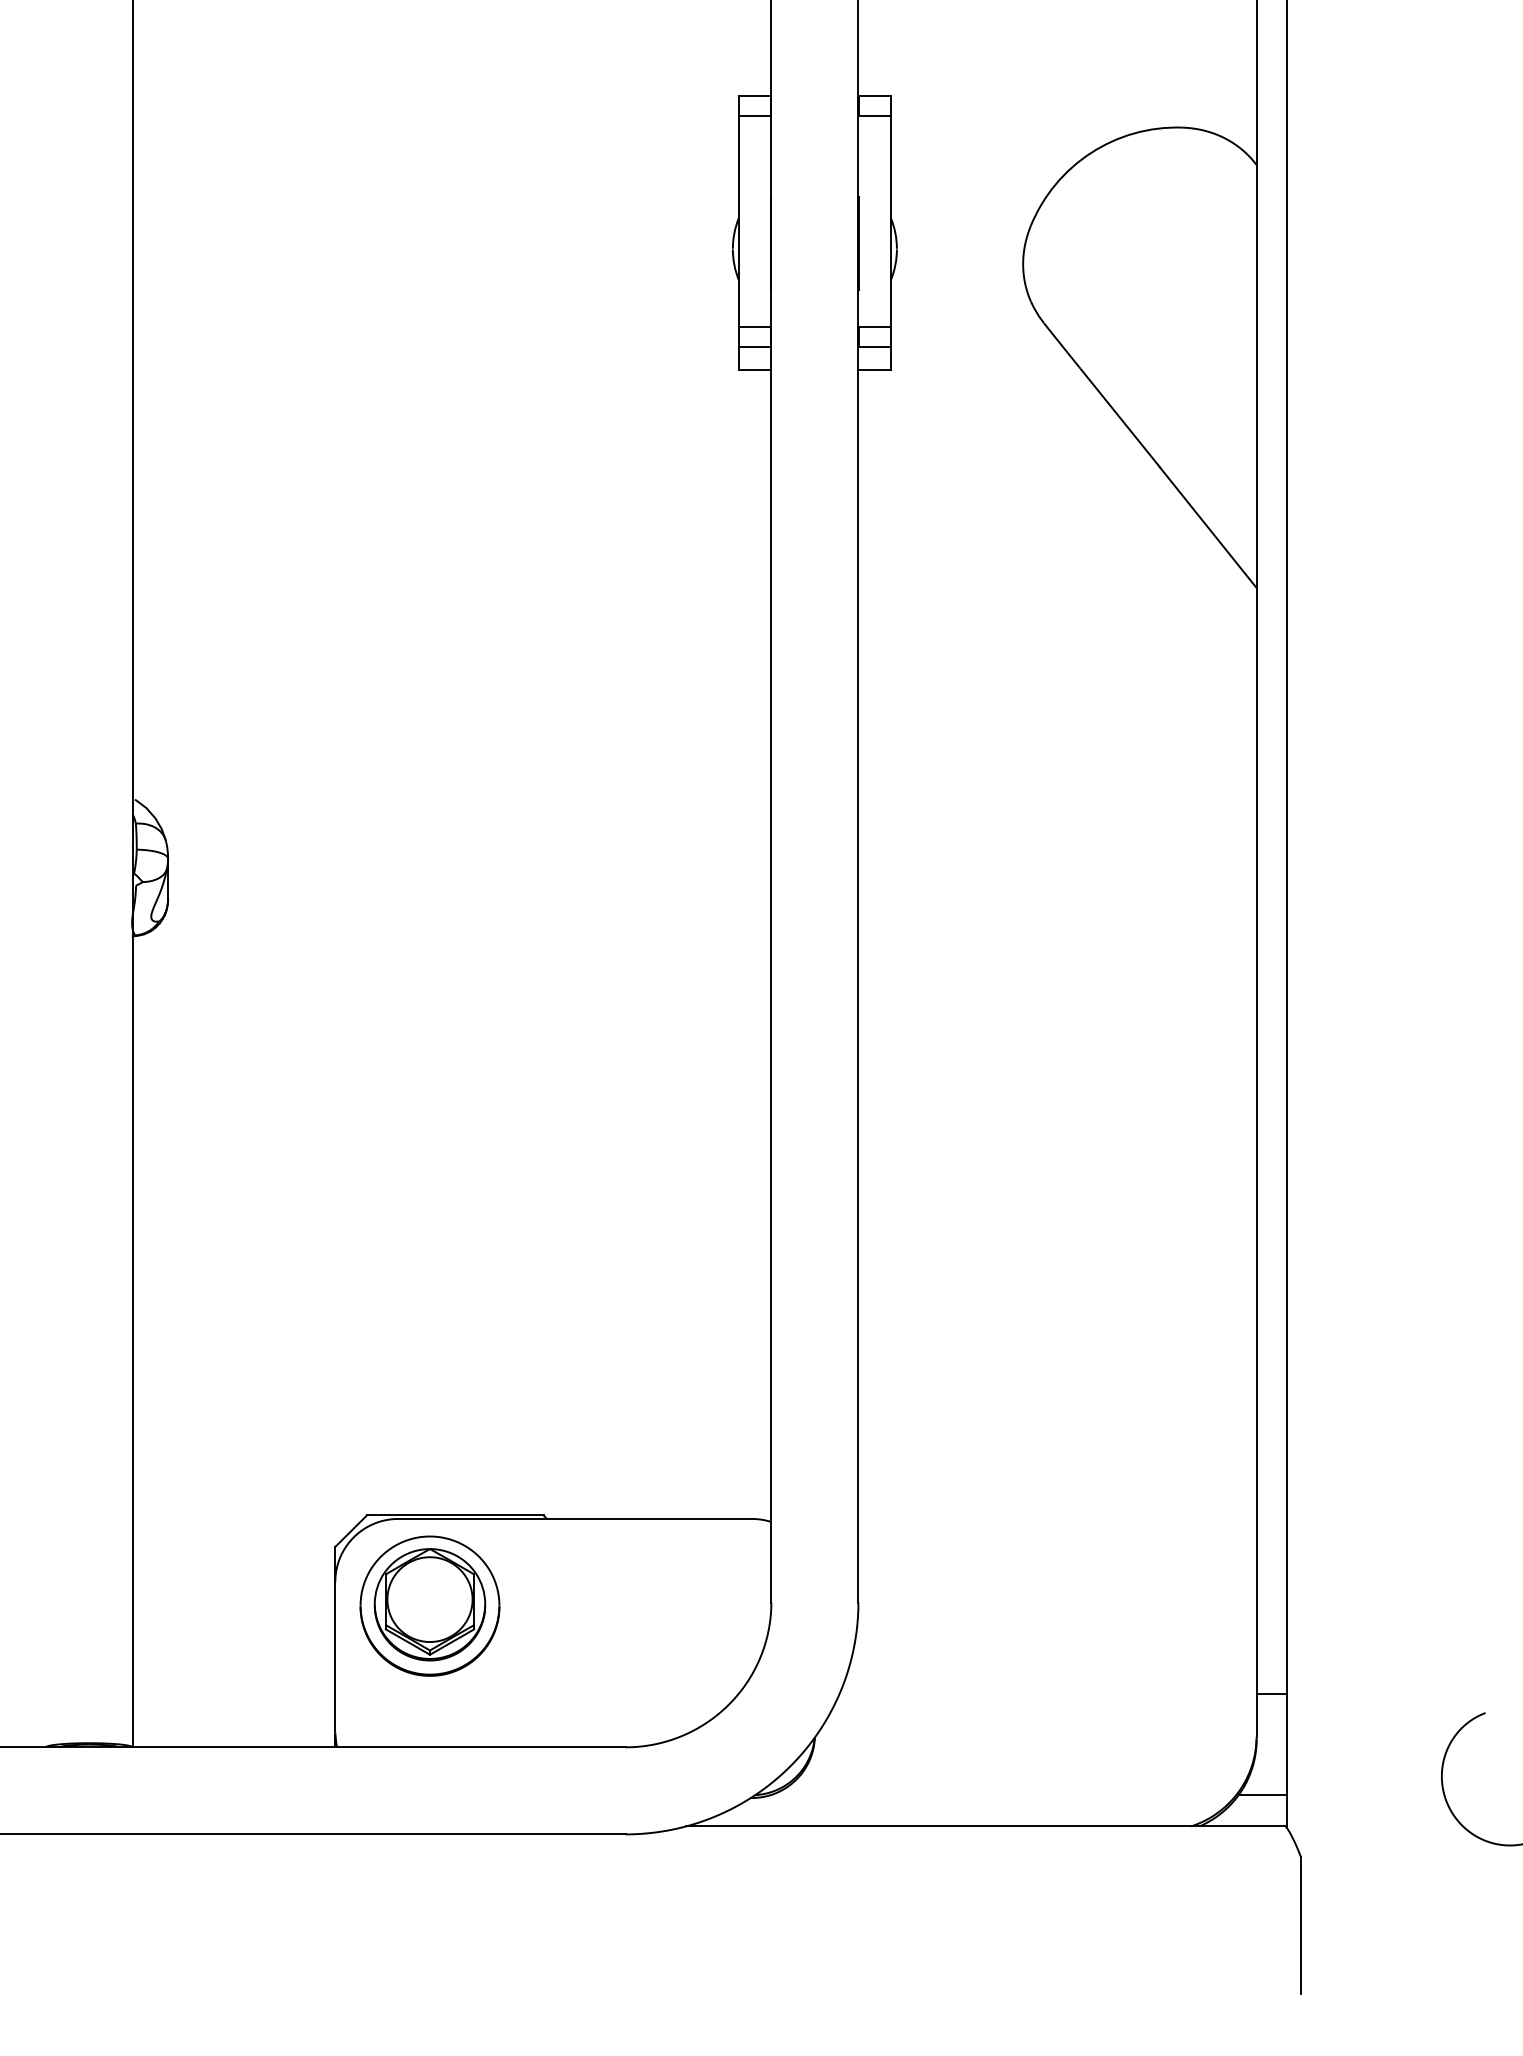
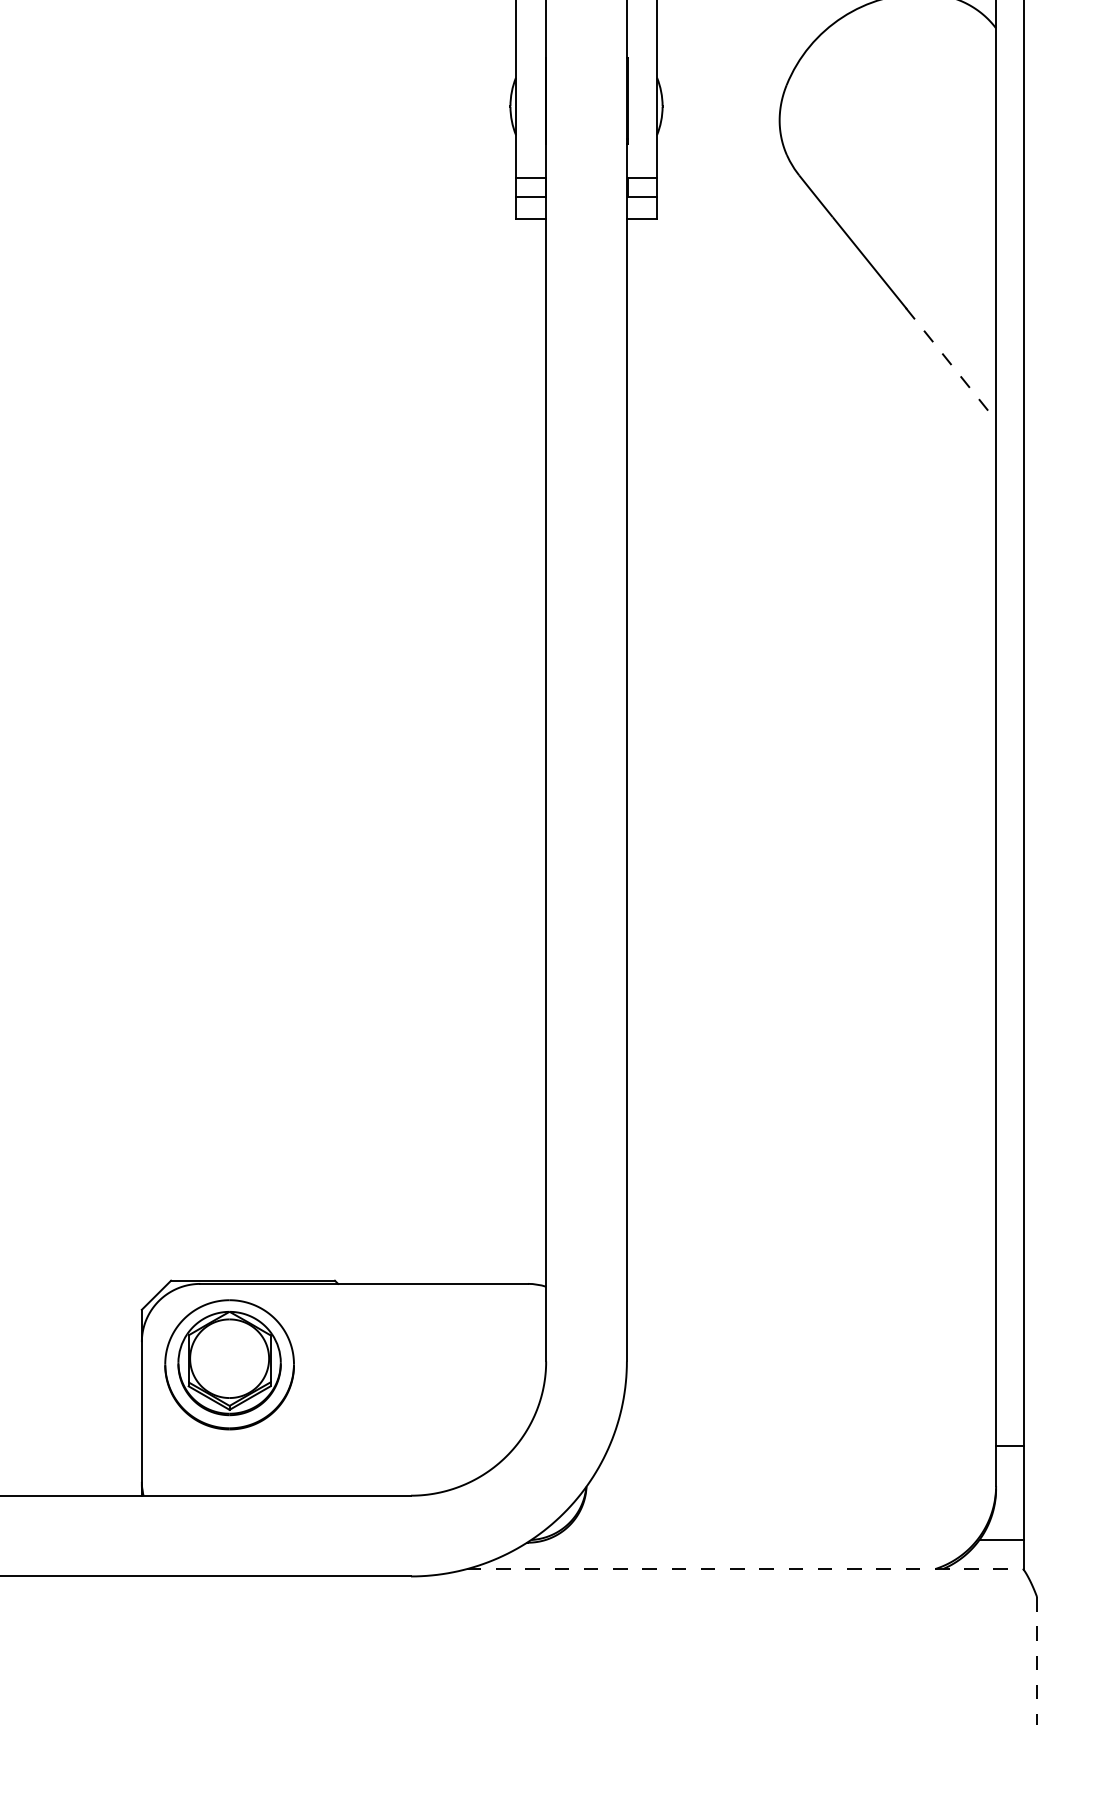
line: (1207, 527) -> (950, 364), solid -> dashed
line: (985, 1826) -> (744, 1569), solid -> dashed
line: (1300, 1925) -> (1036, 1660), solid -> dashed

